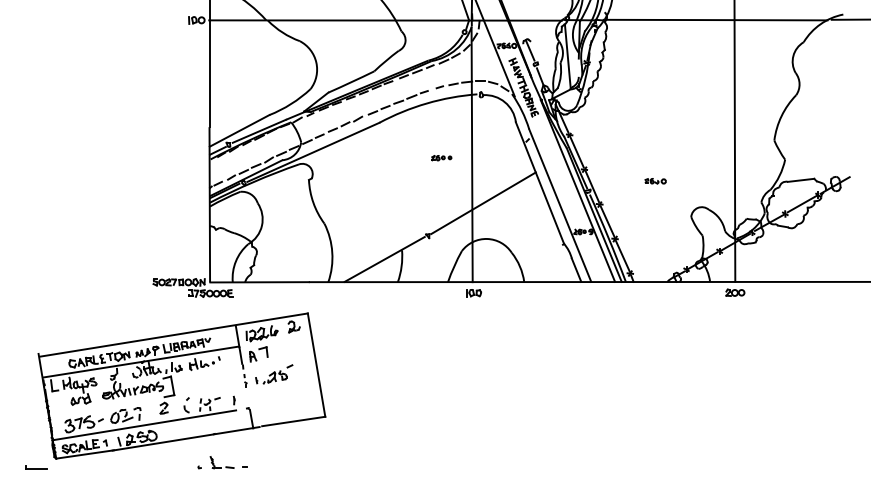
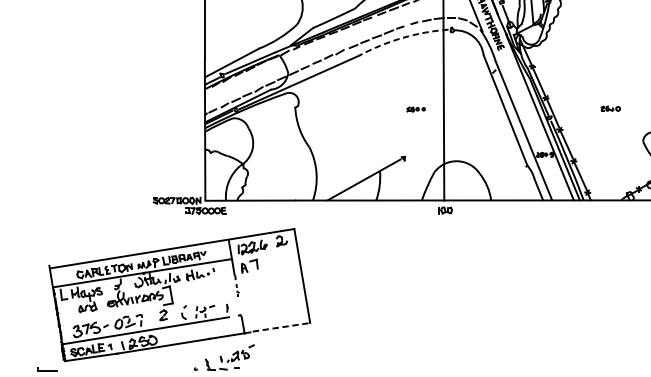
arc: (426, 103) -> (402, 37), solid -> dashed
part: (441, 158) -> (415, 109), moved
line: (483, 202) -> (454, 128), removed
part: (274, 374) -> (237, 353), moved
line: (293, 421) -> (281, 327), solid -> dashed

